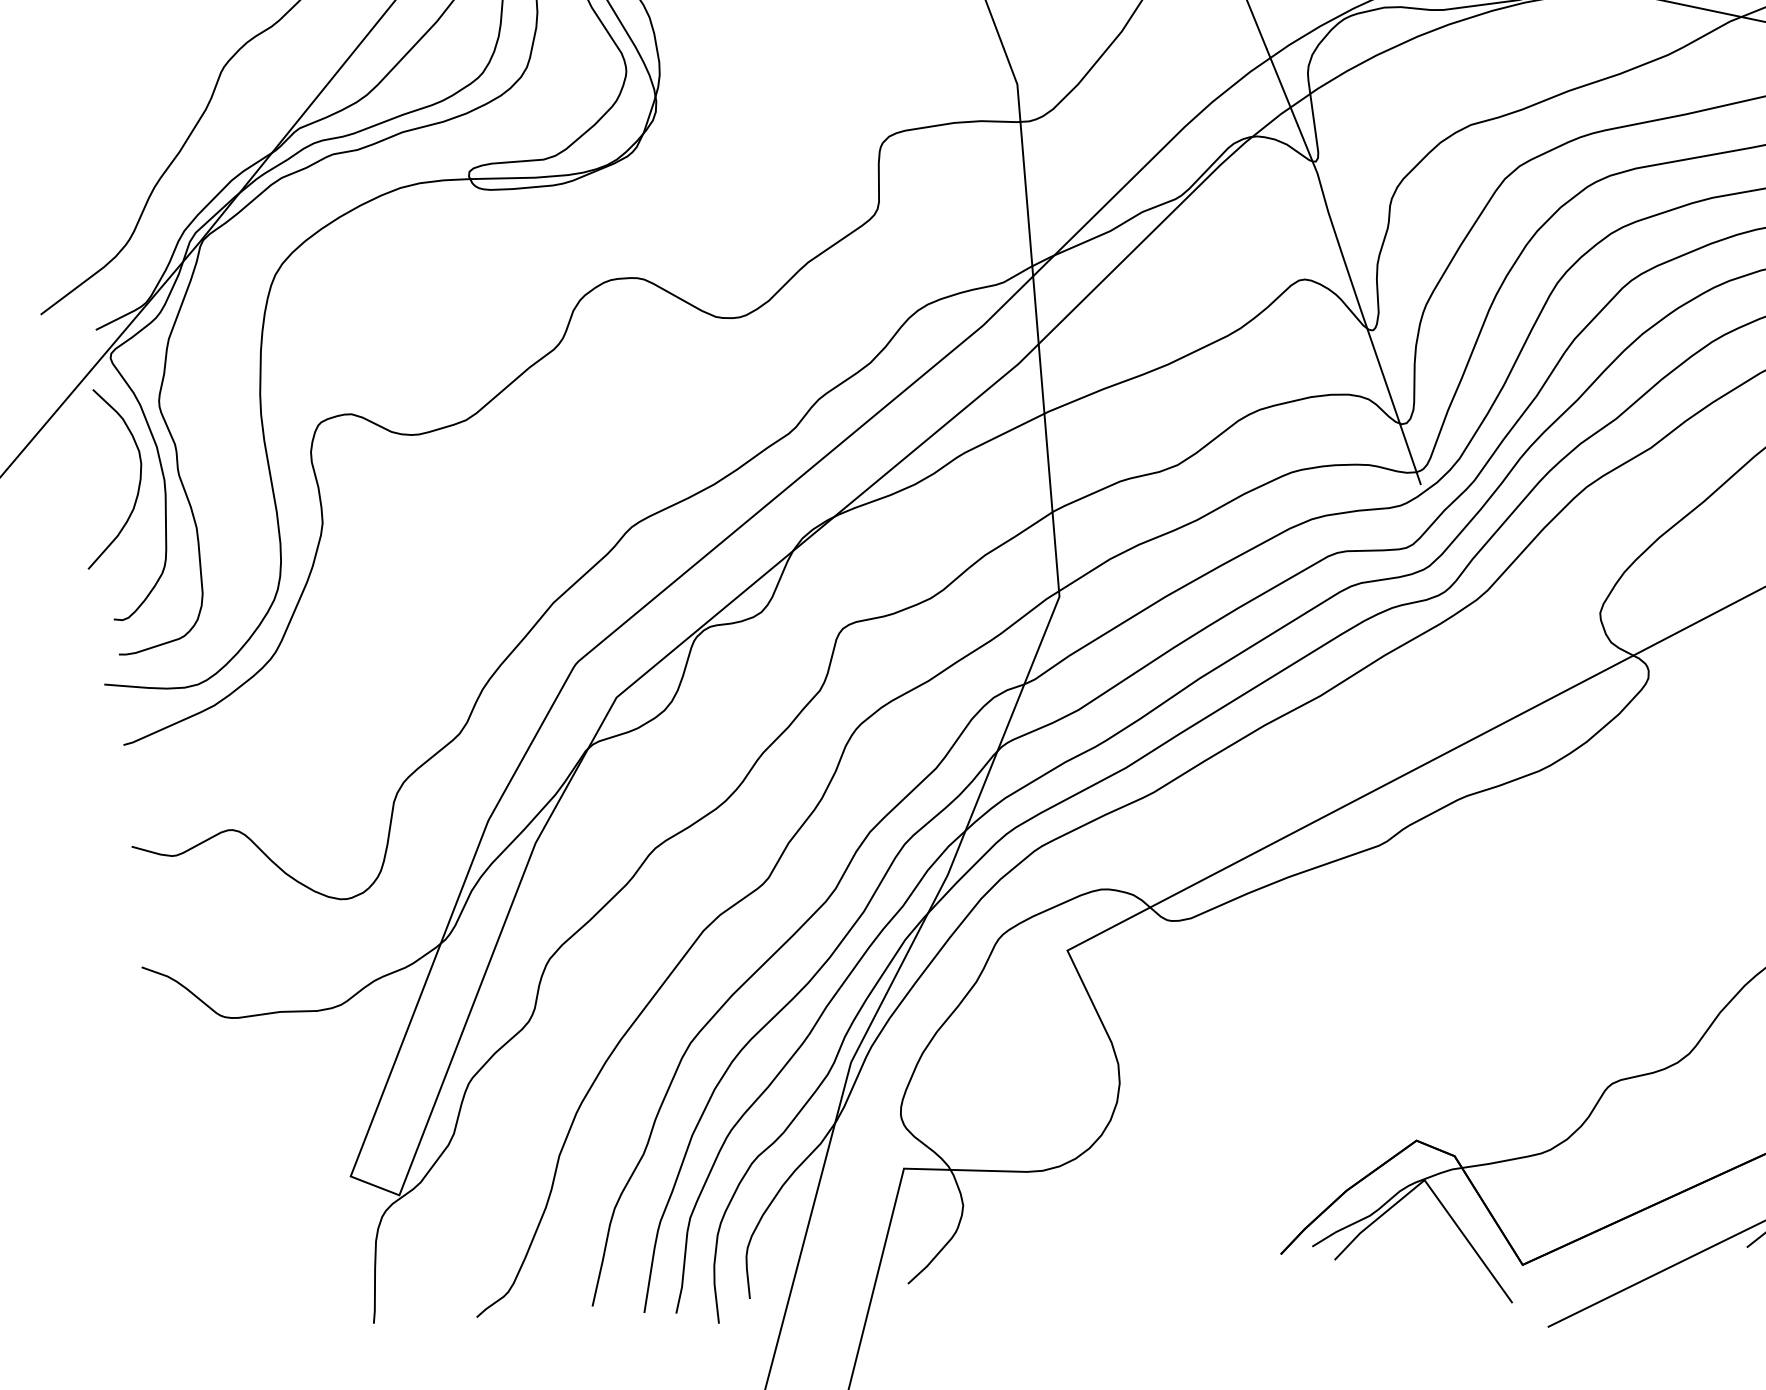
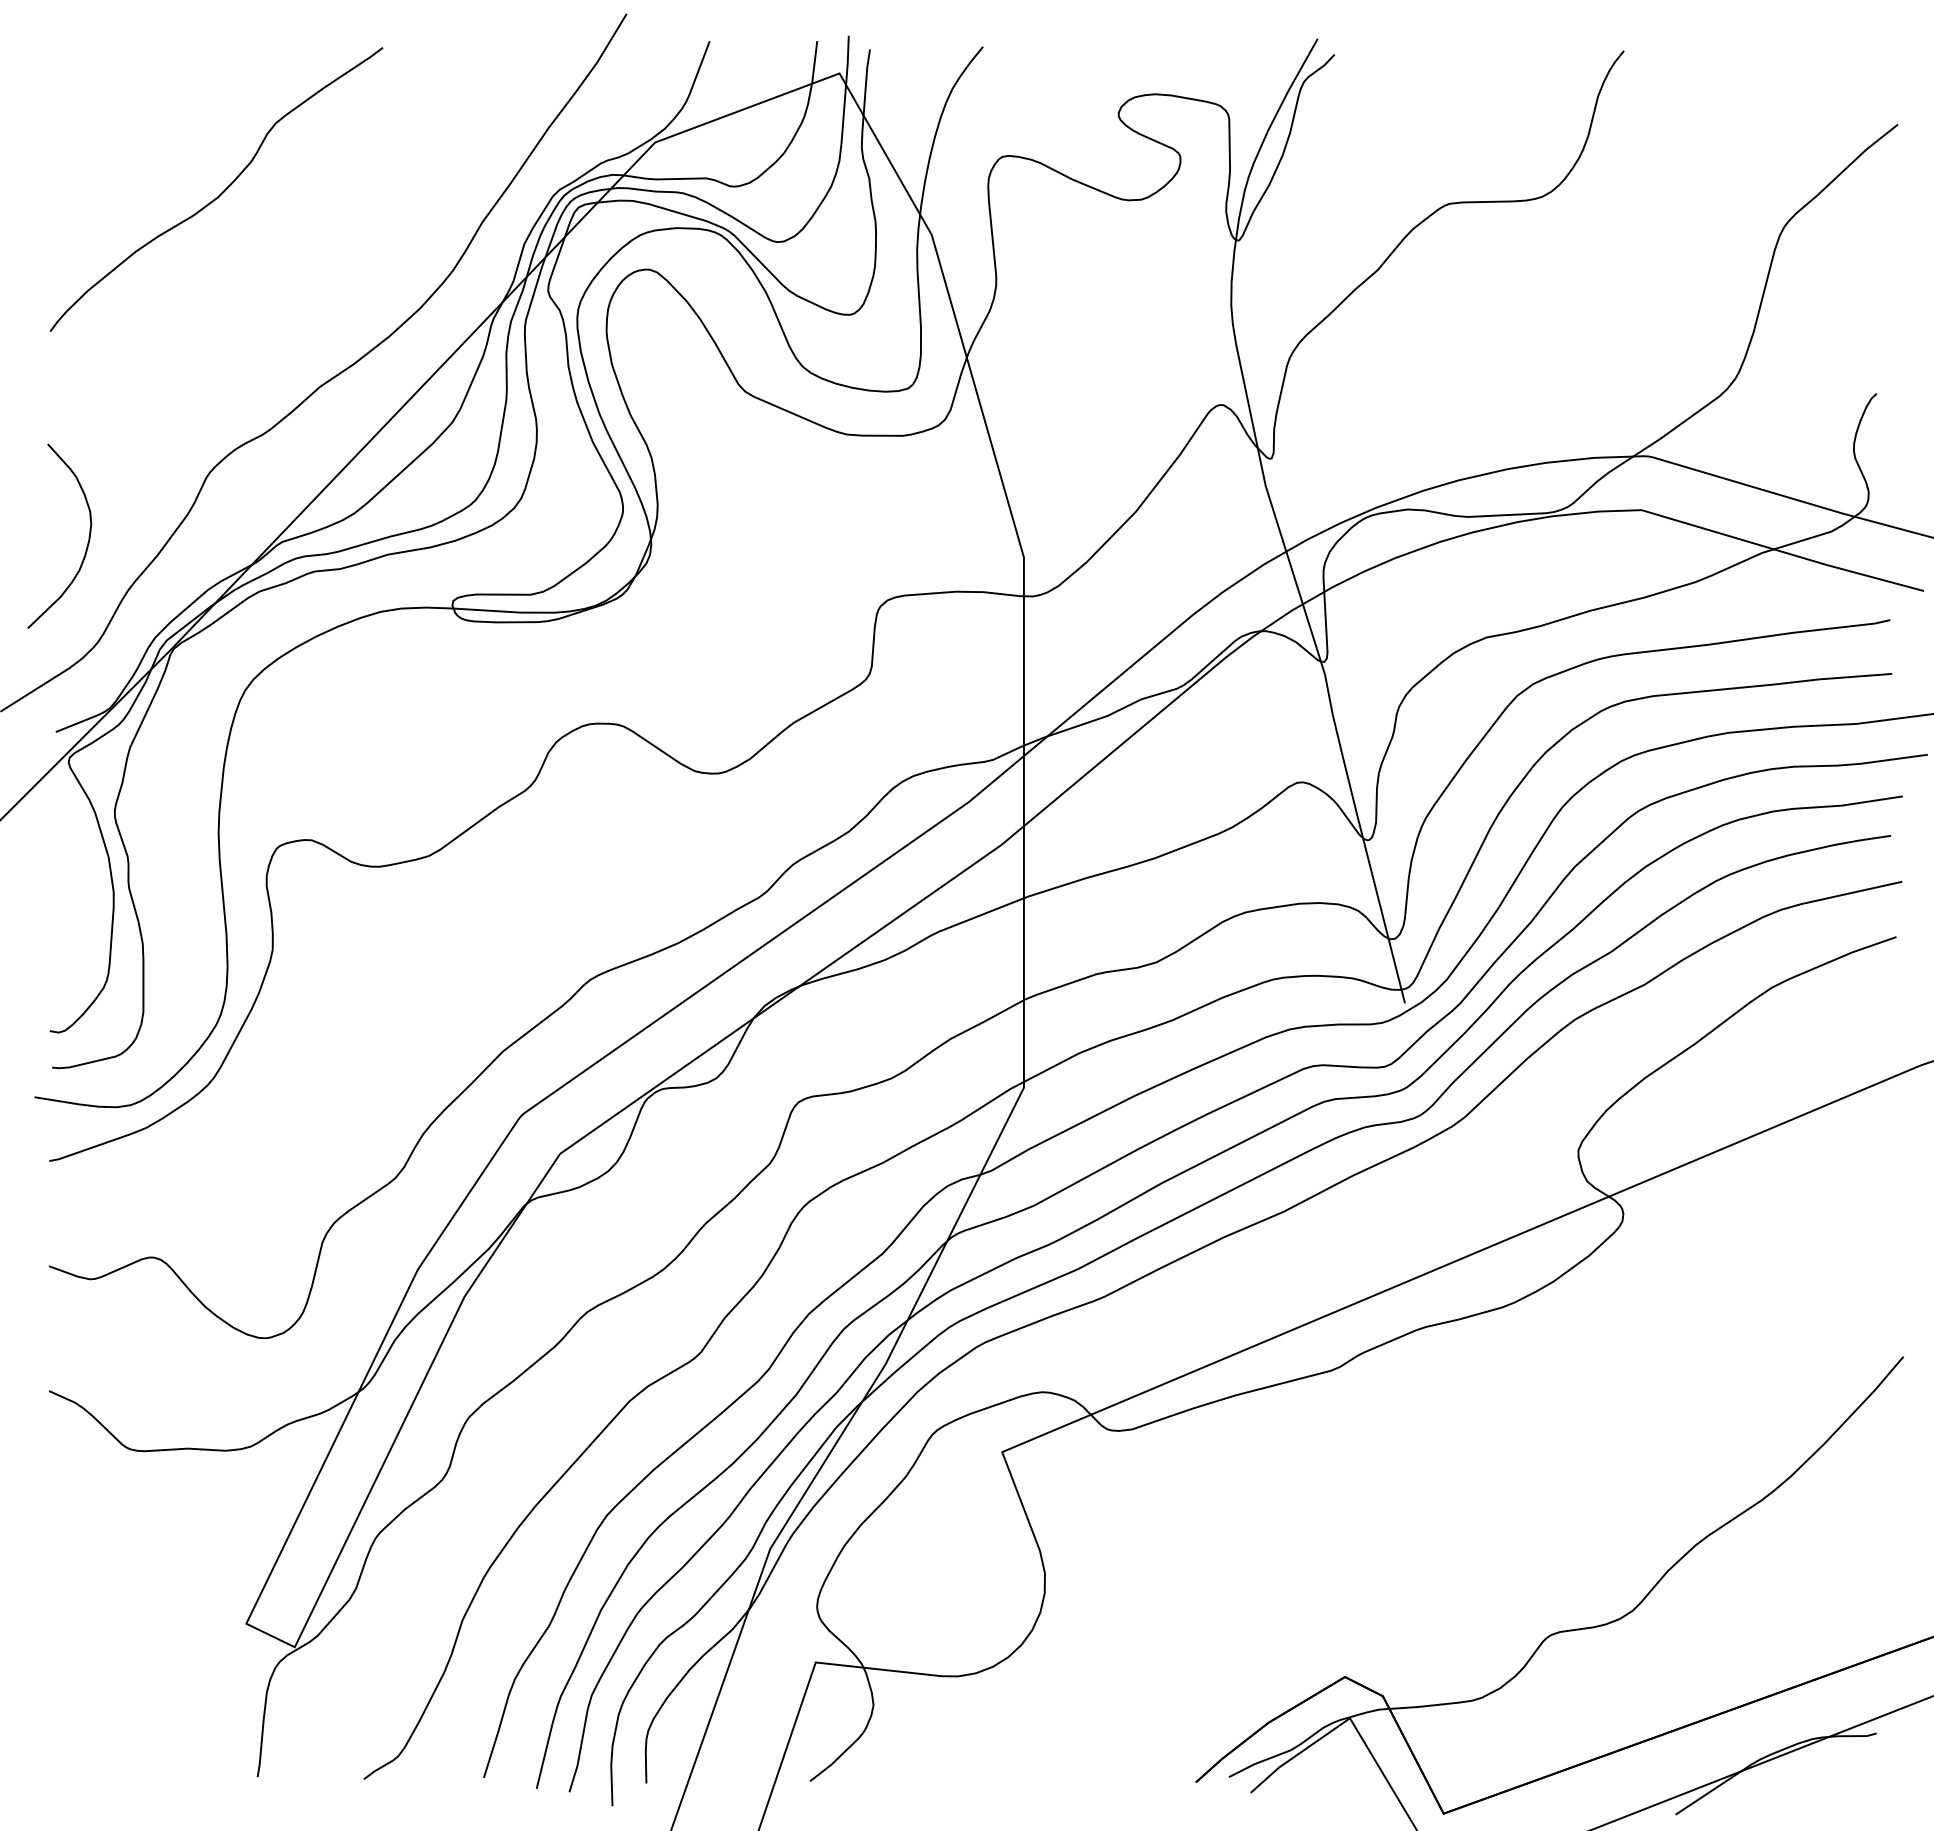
curve: (139, 481) -> (87, 542), moved

